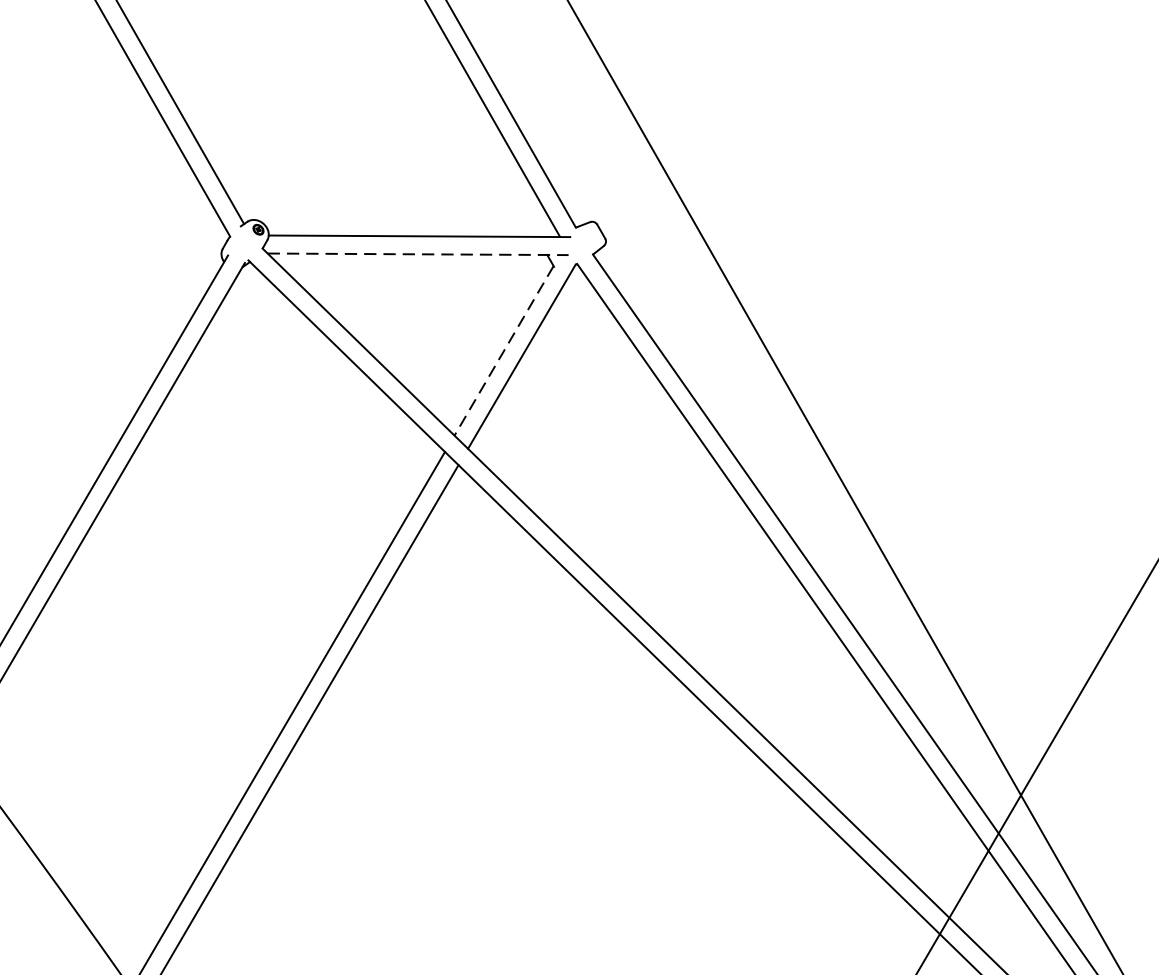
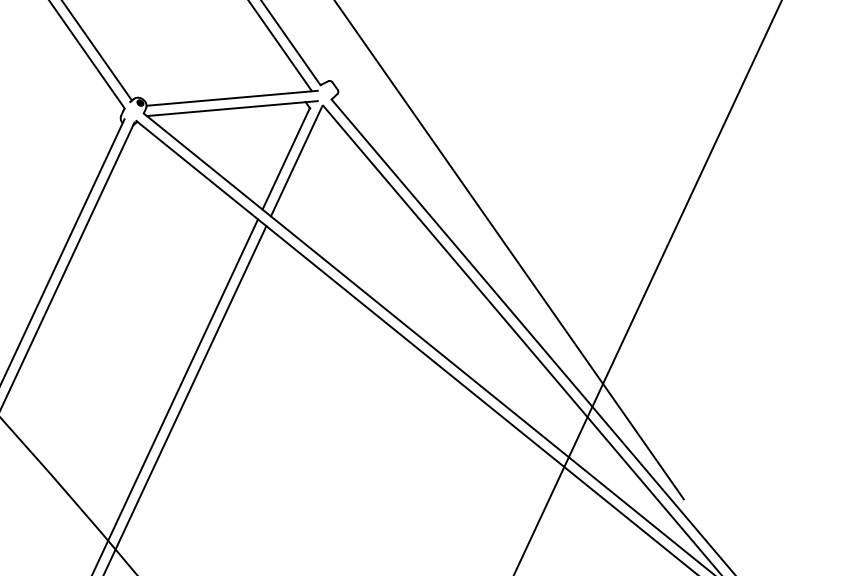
line: (418, 254) -> (232, 108), dashed -> solid
line: (504, 350) -> (286, 158), dashed -> solid

